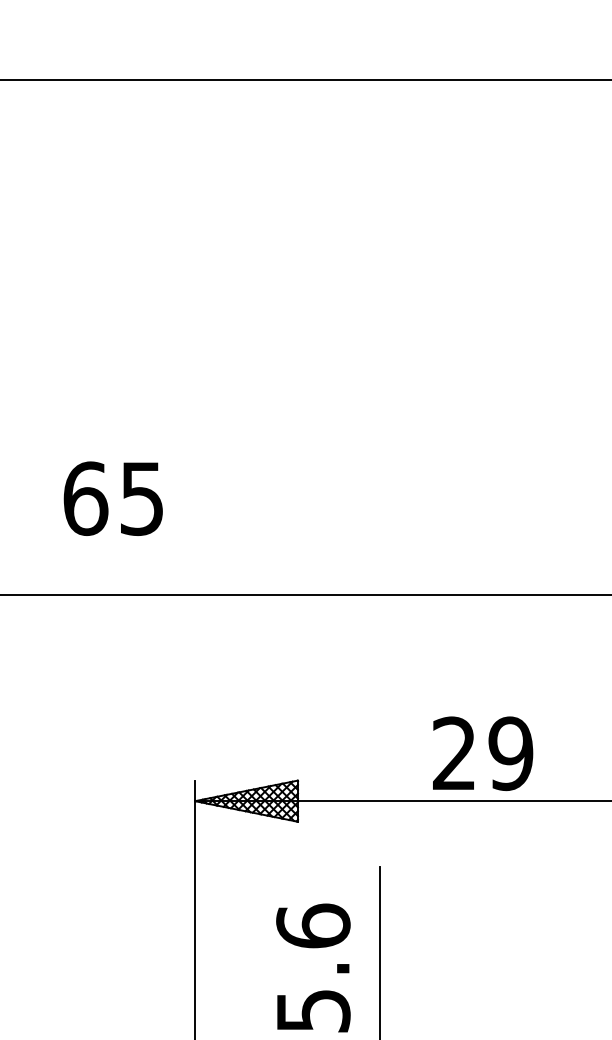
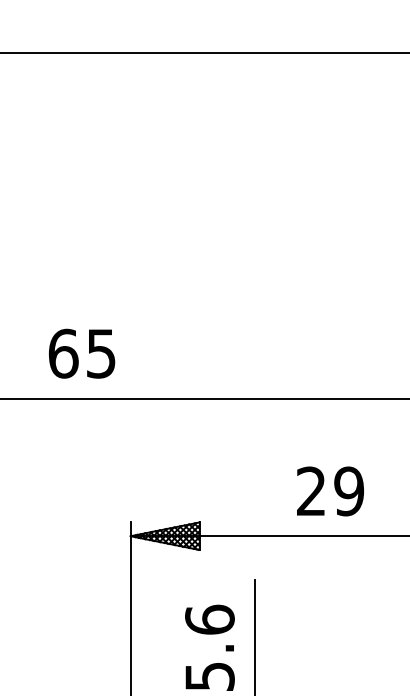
text: (114, 498) -> (82, 353), moved
text: (483, 753) -> (330, 491), moved

